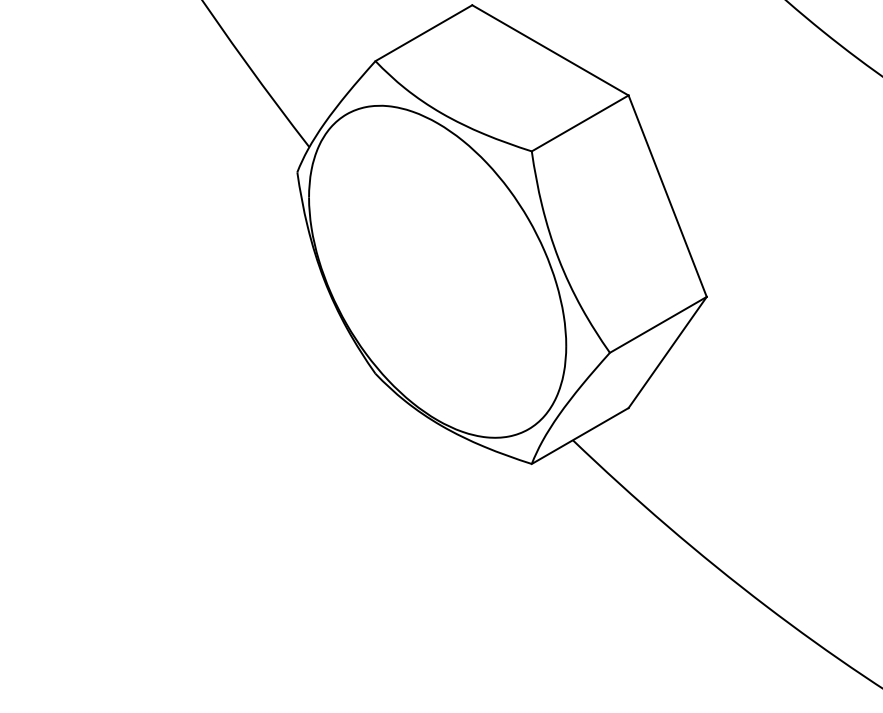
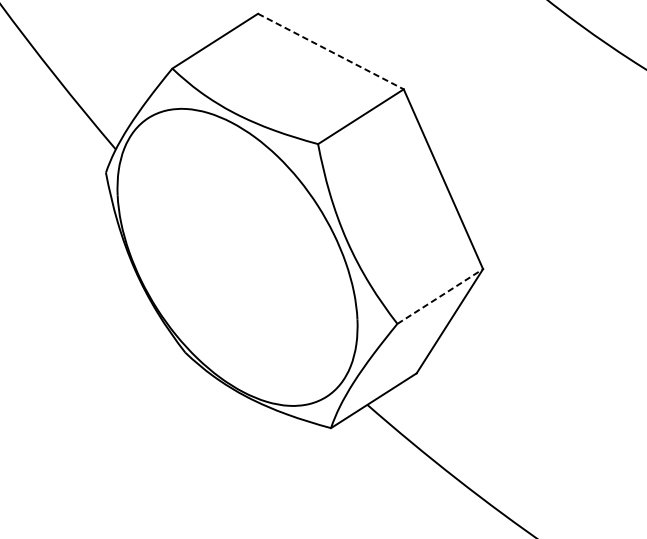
line: (550, 50) -> (330, 51), solid -> dashed
line: (658, 324) -> (440, 296), solid -> dashed

